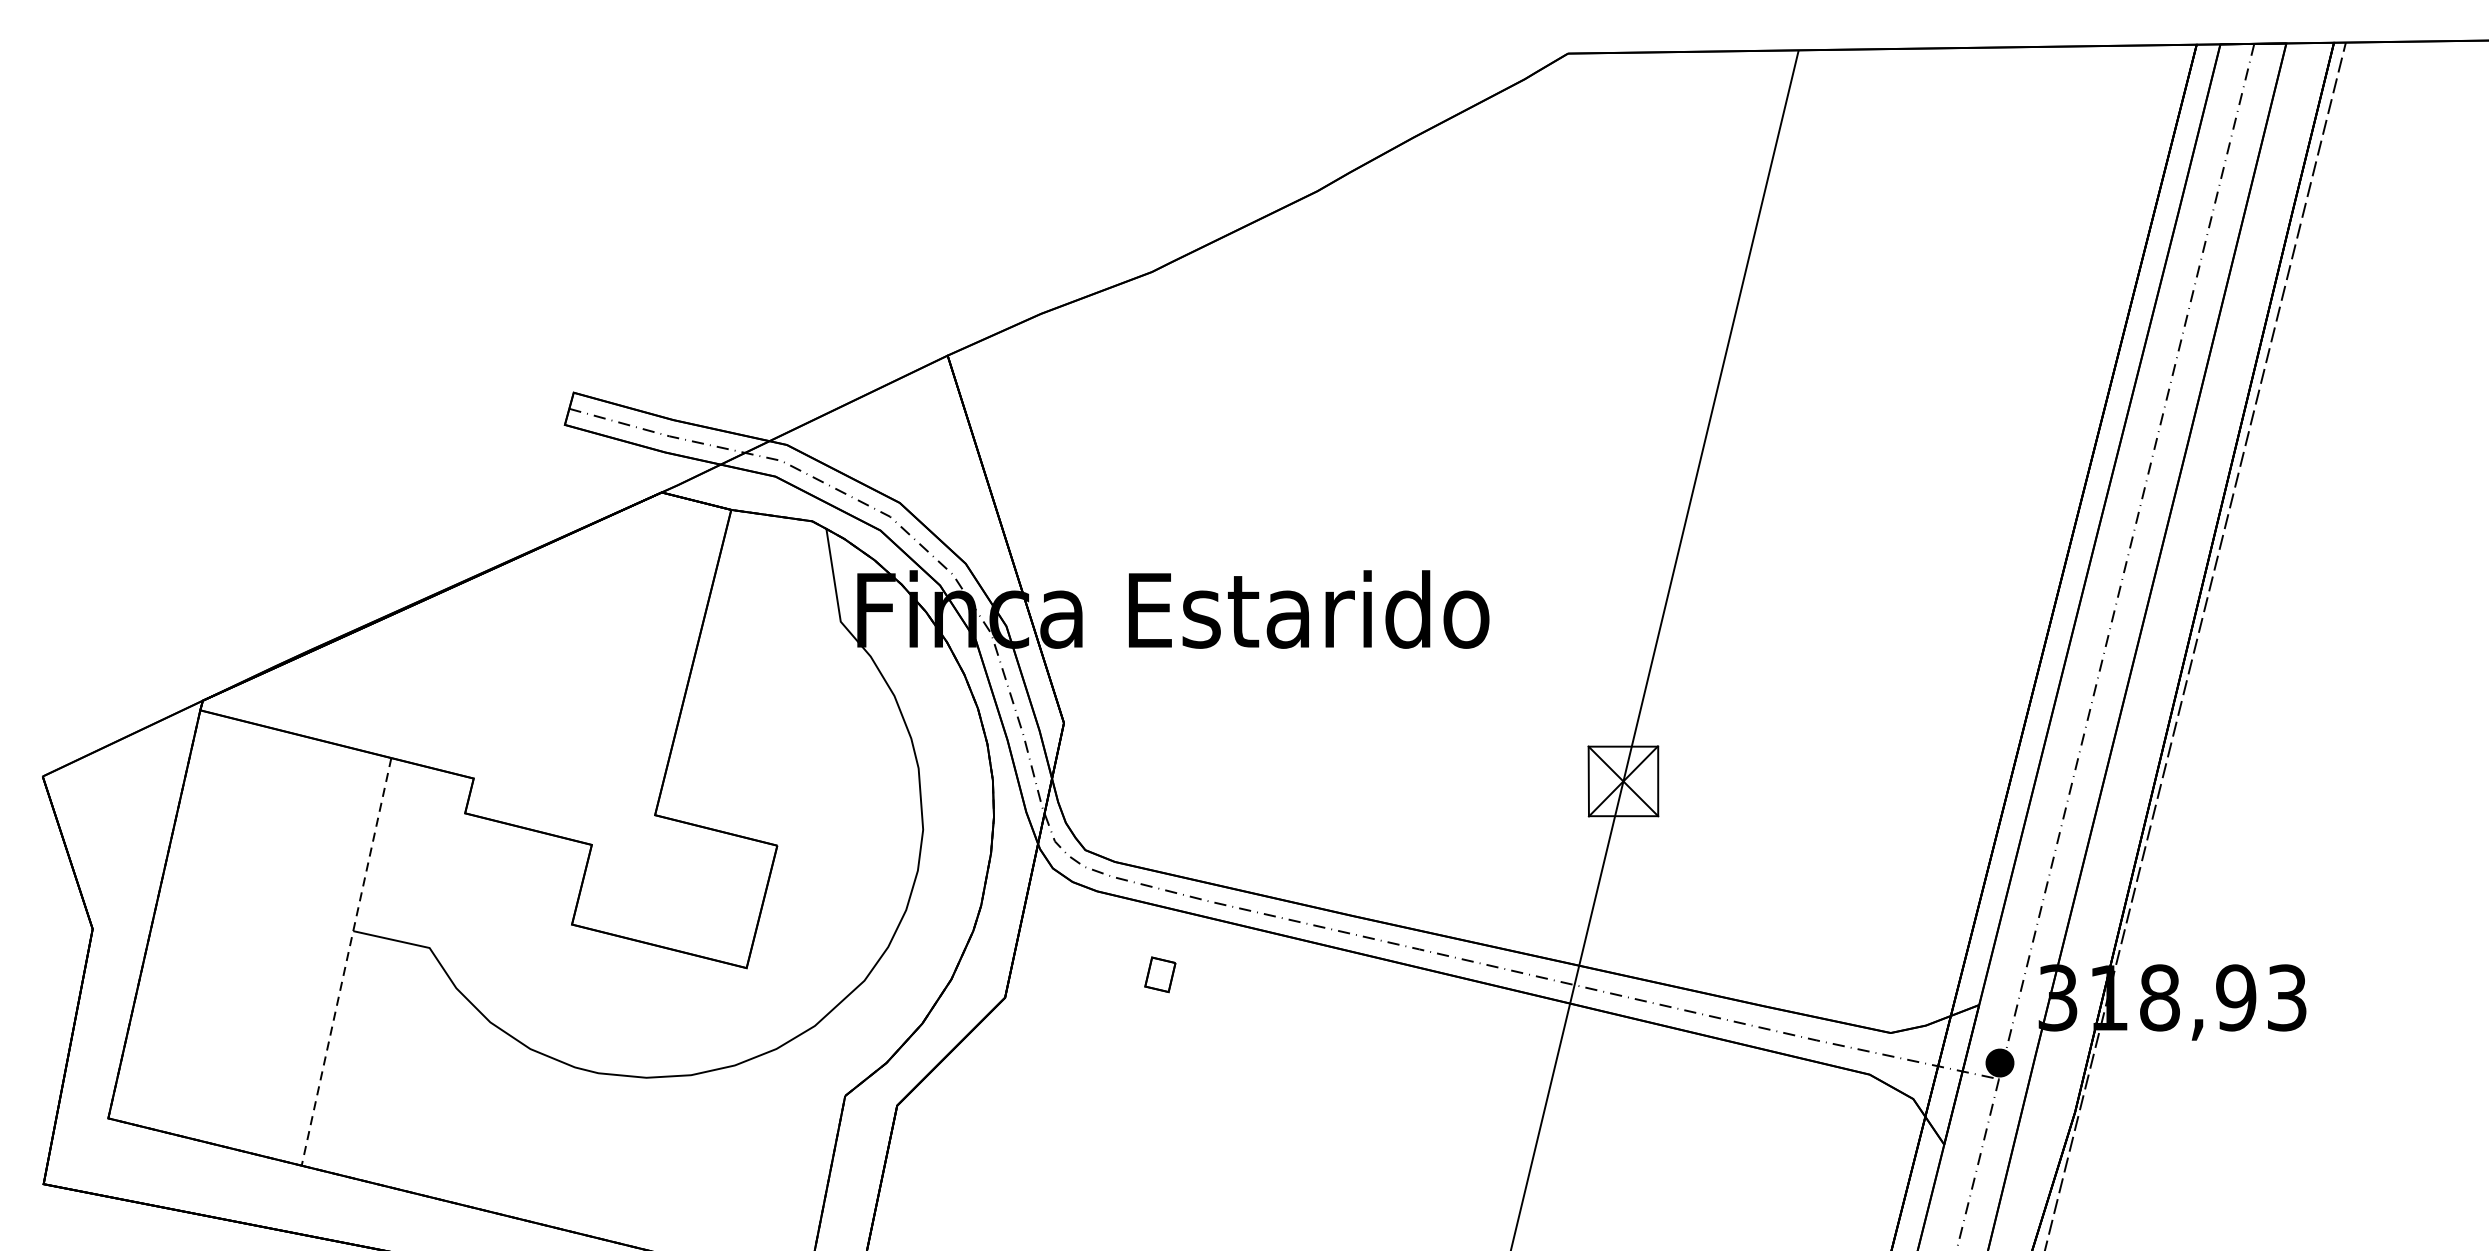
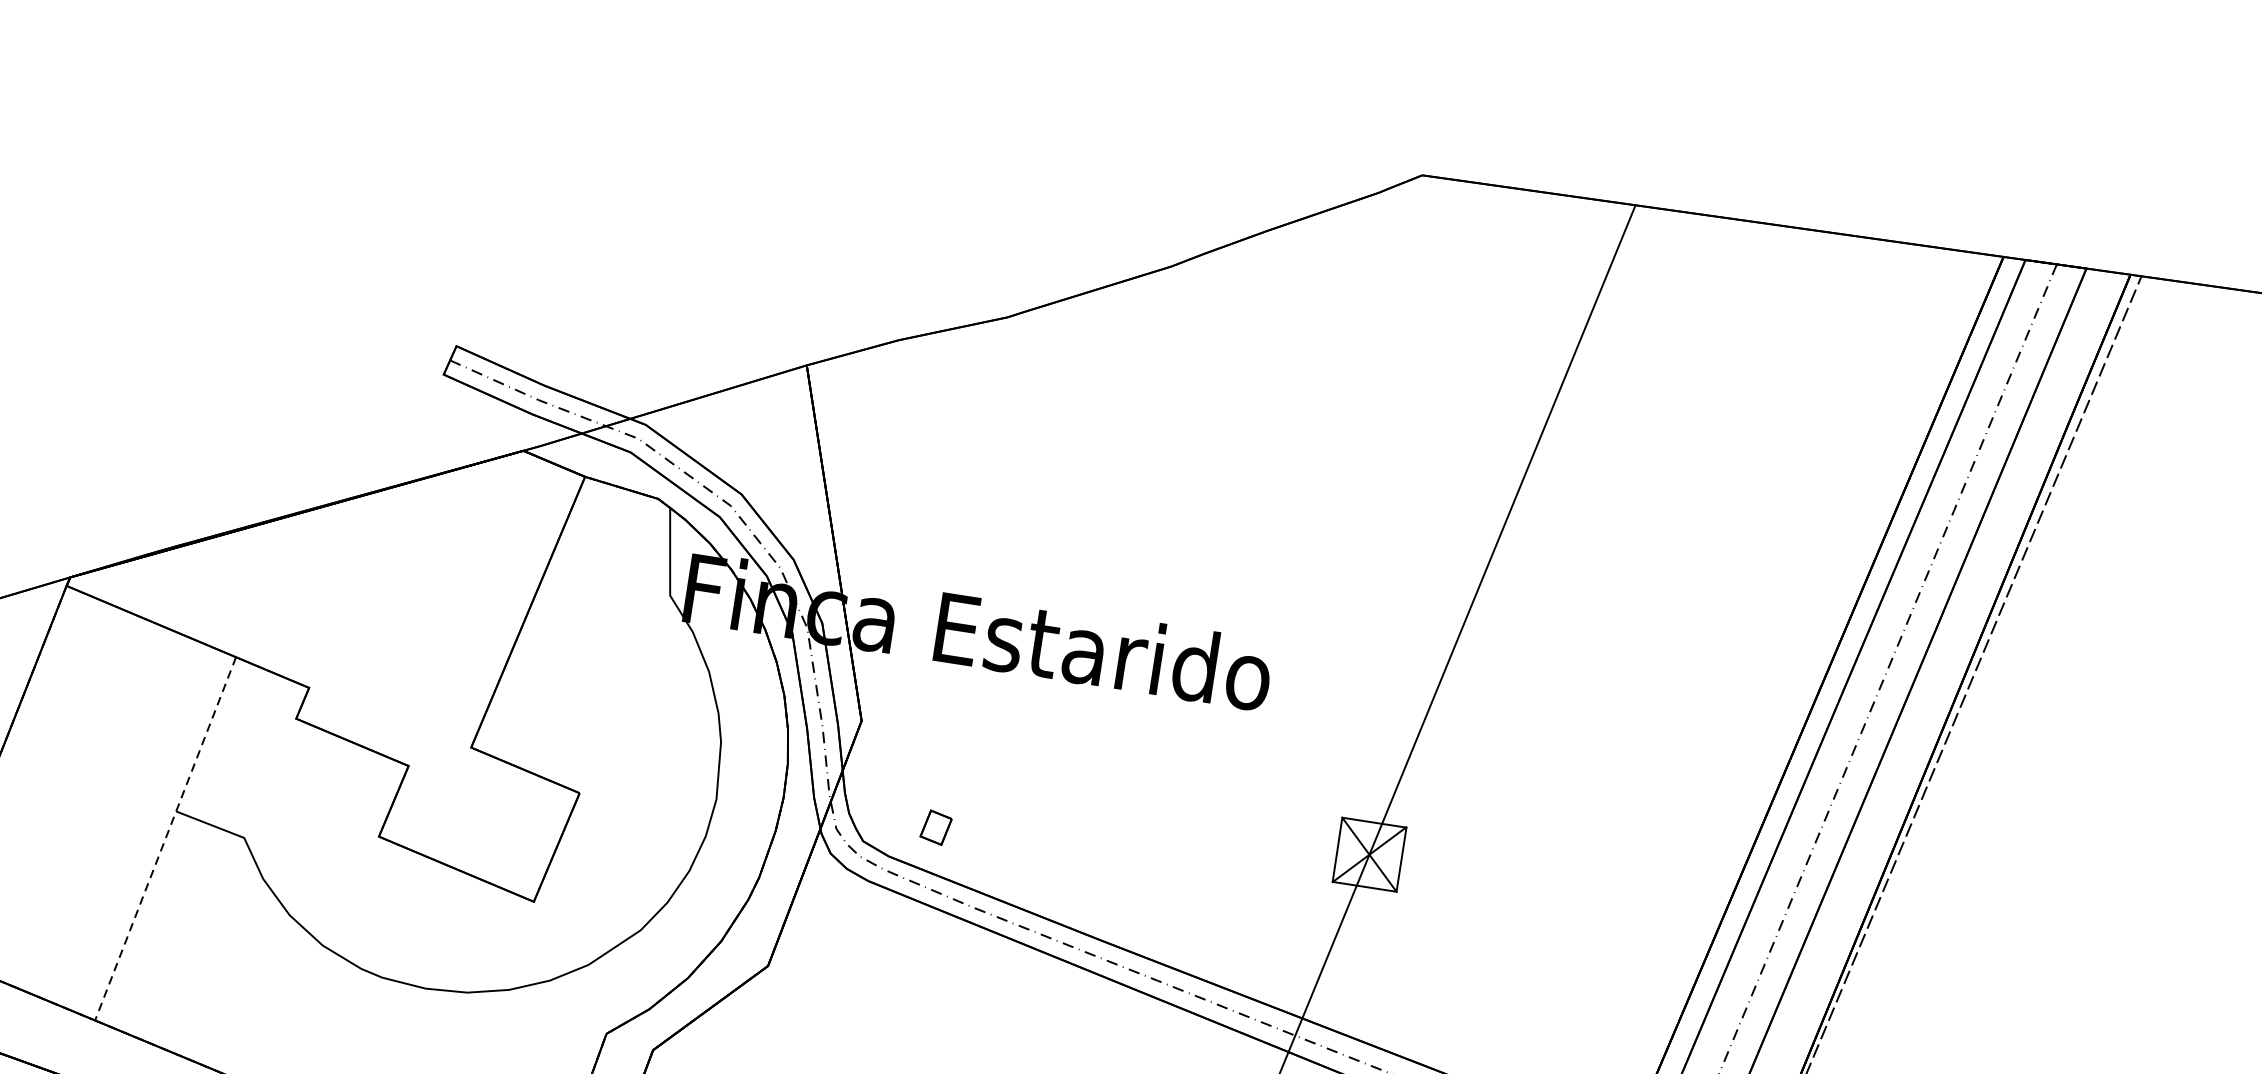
part: (1160, 974) -> (936, 827), moved

